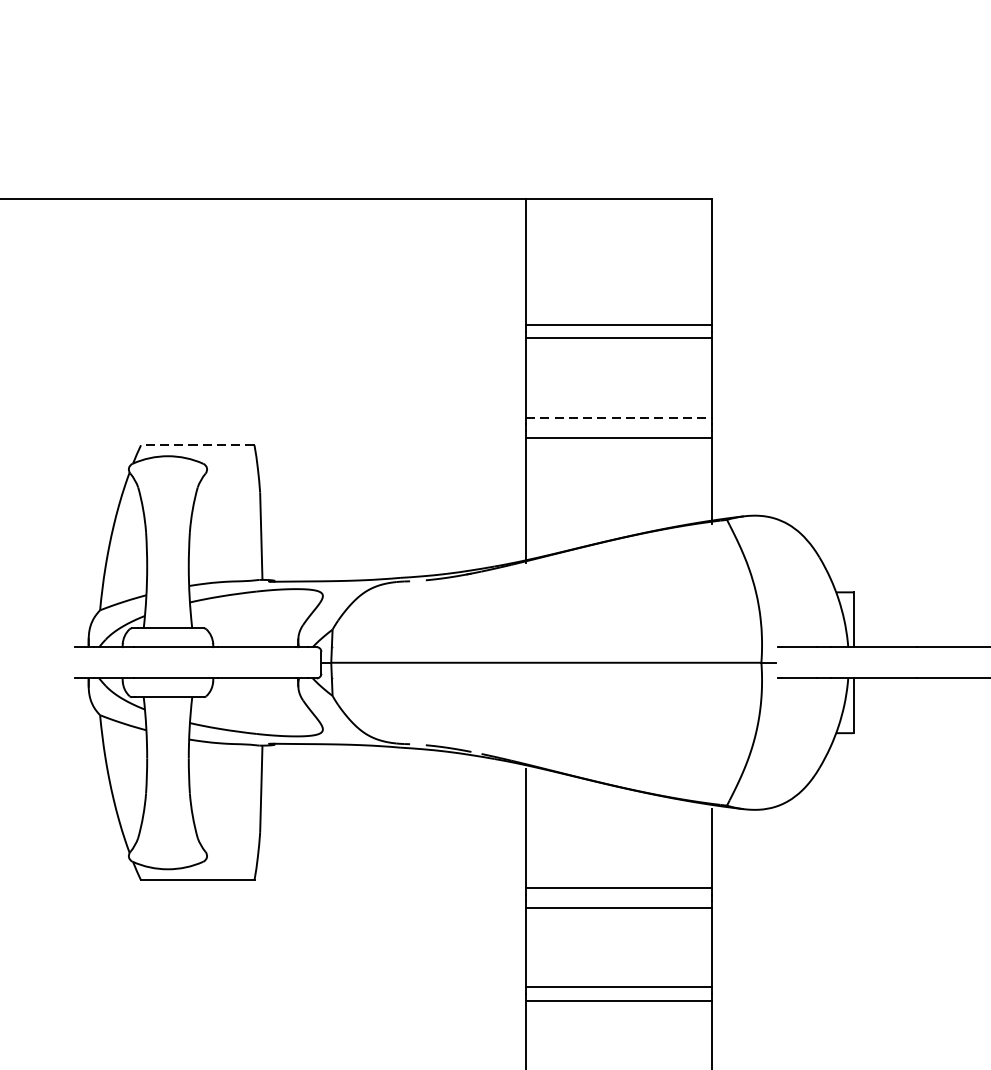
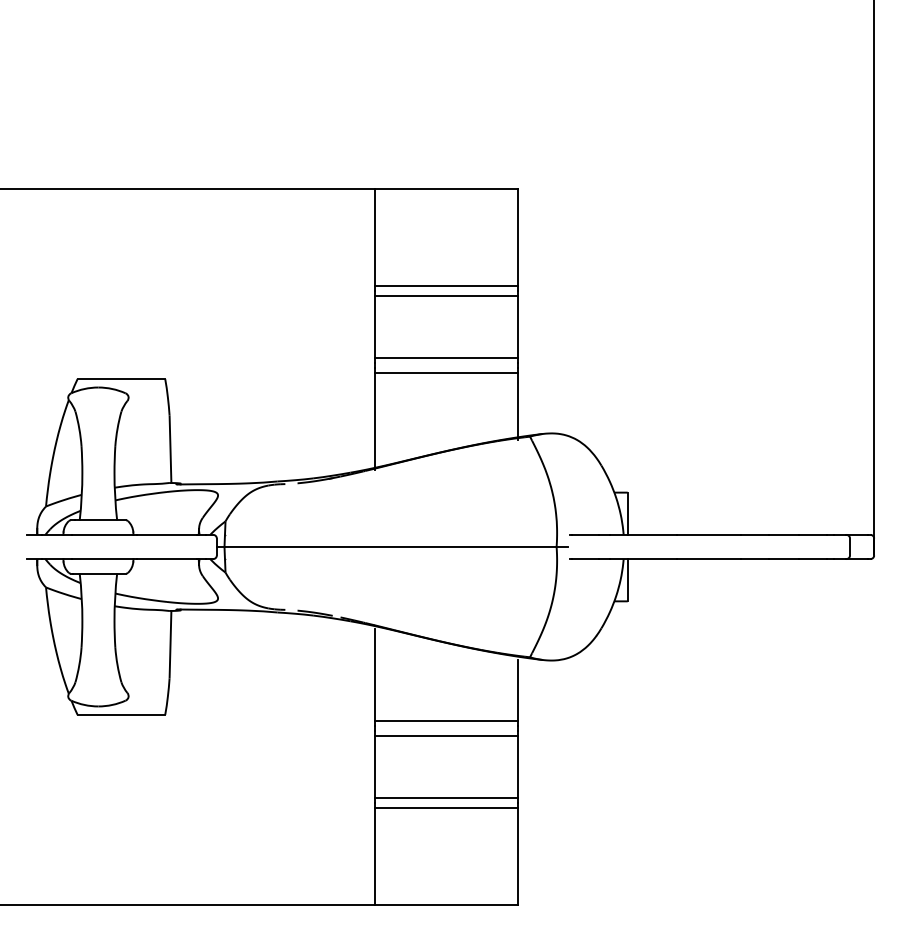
line: (618, 417) -> (446, 357), dashed -> solid
line: (197, 445) -> (121, 379), dashed -> solid

